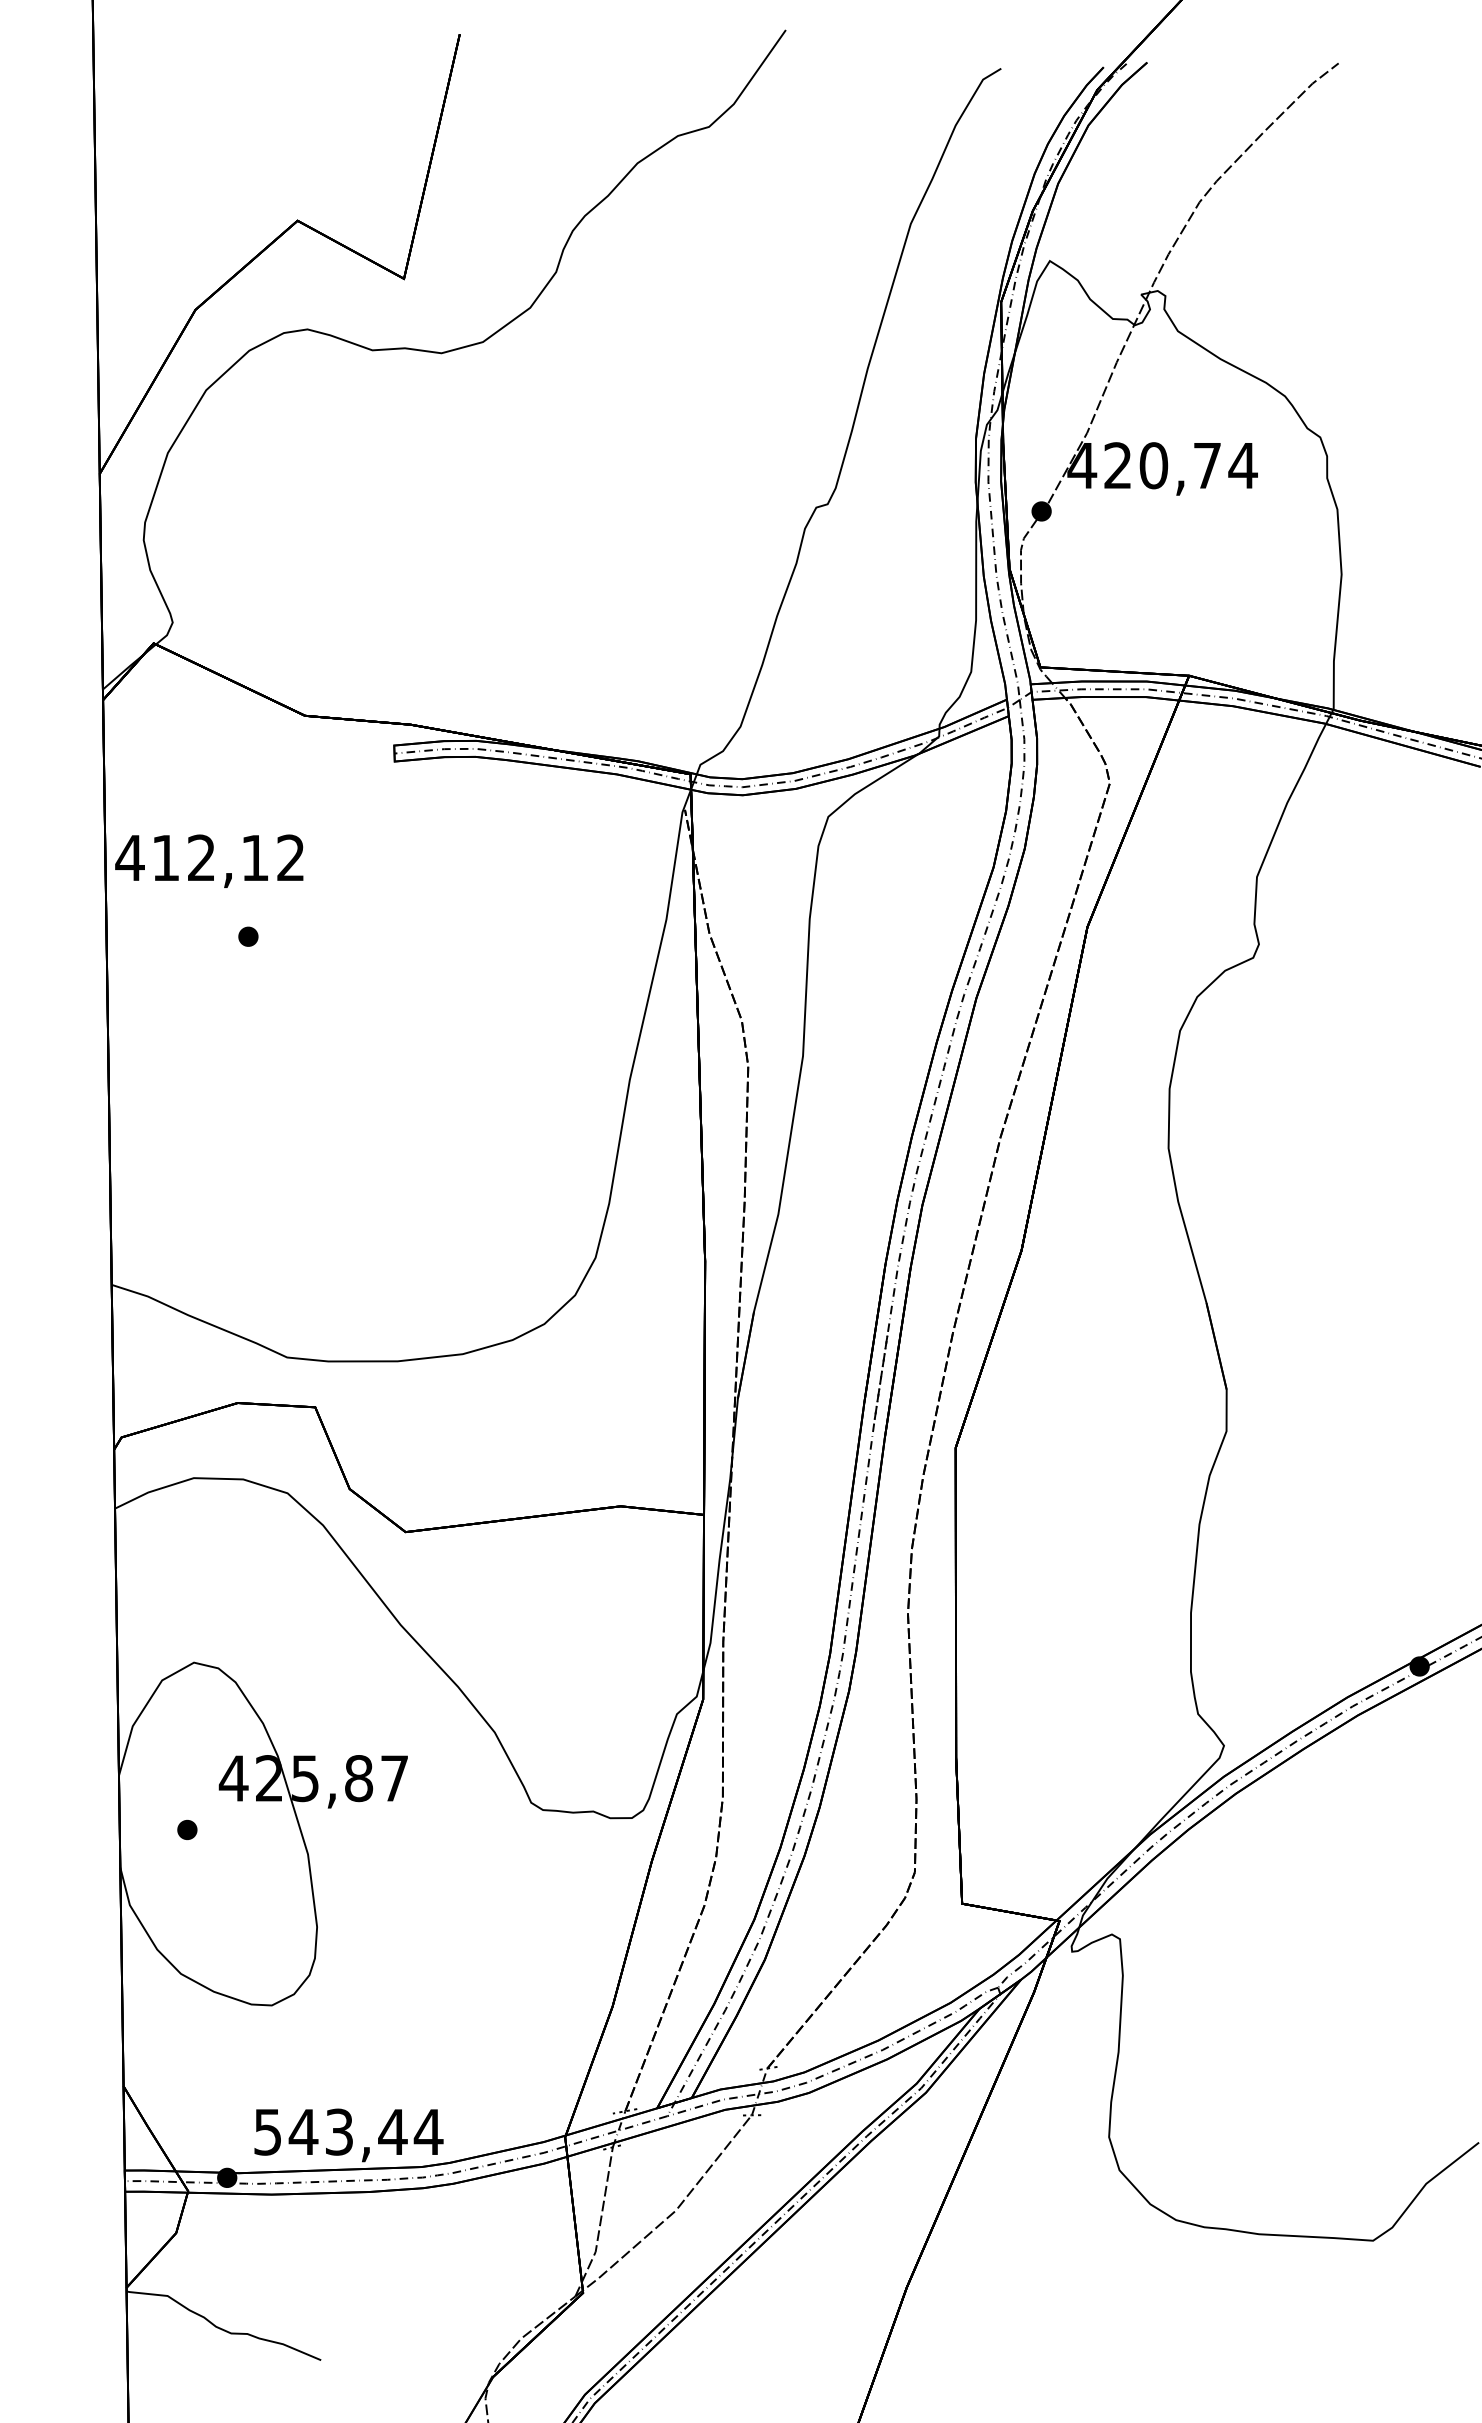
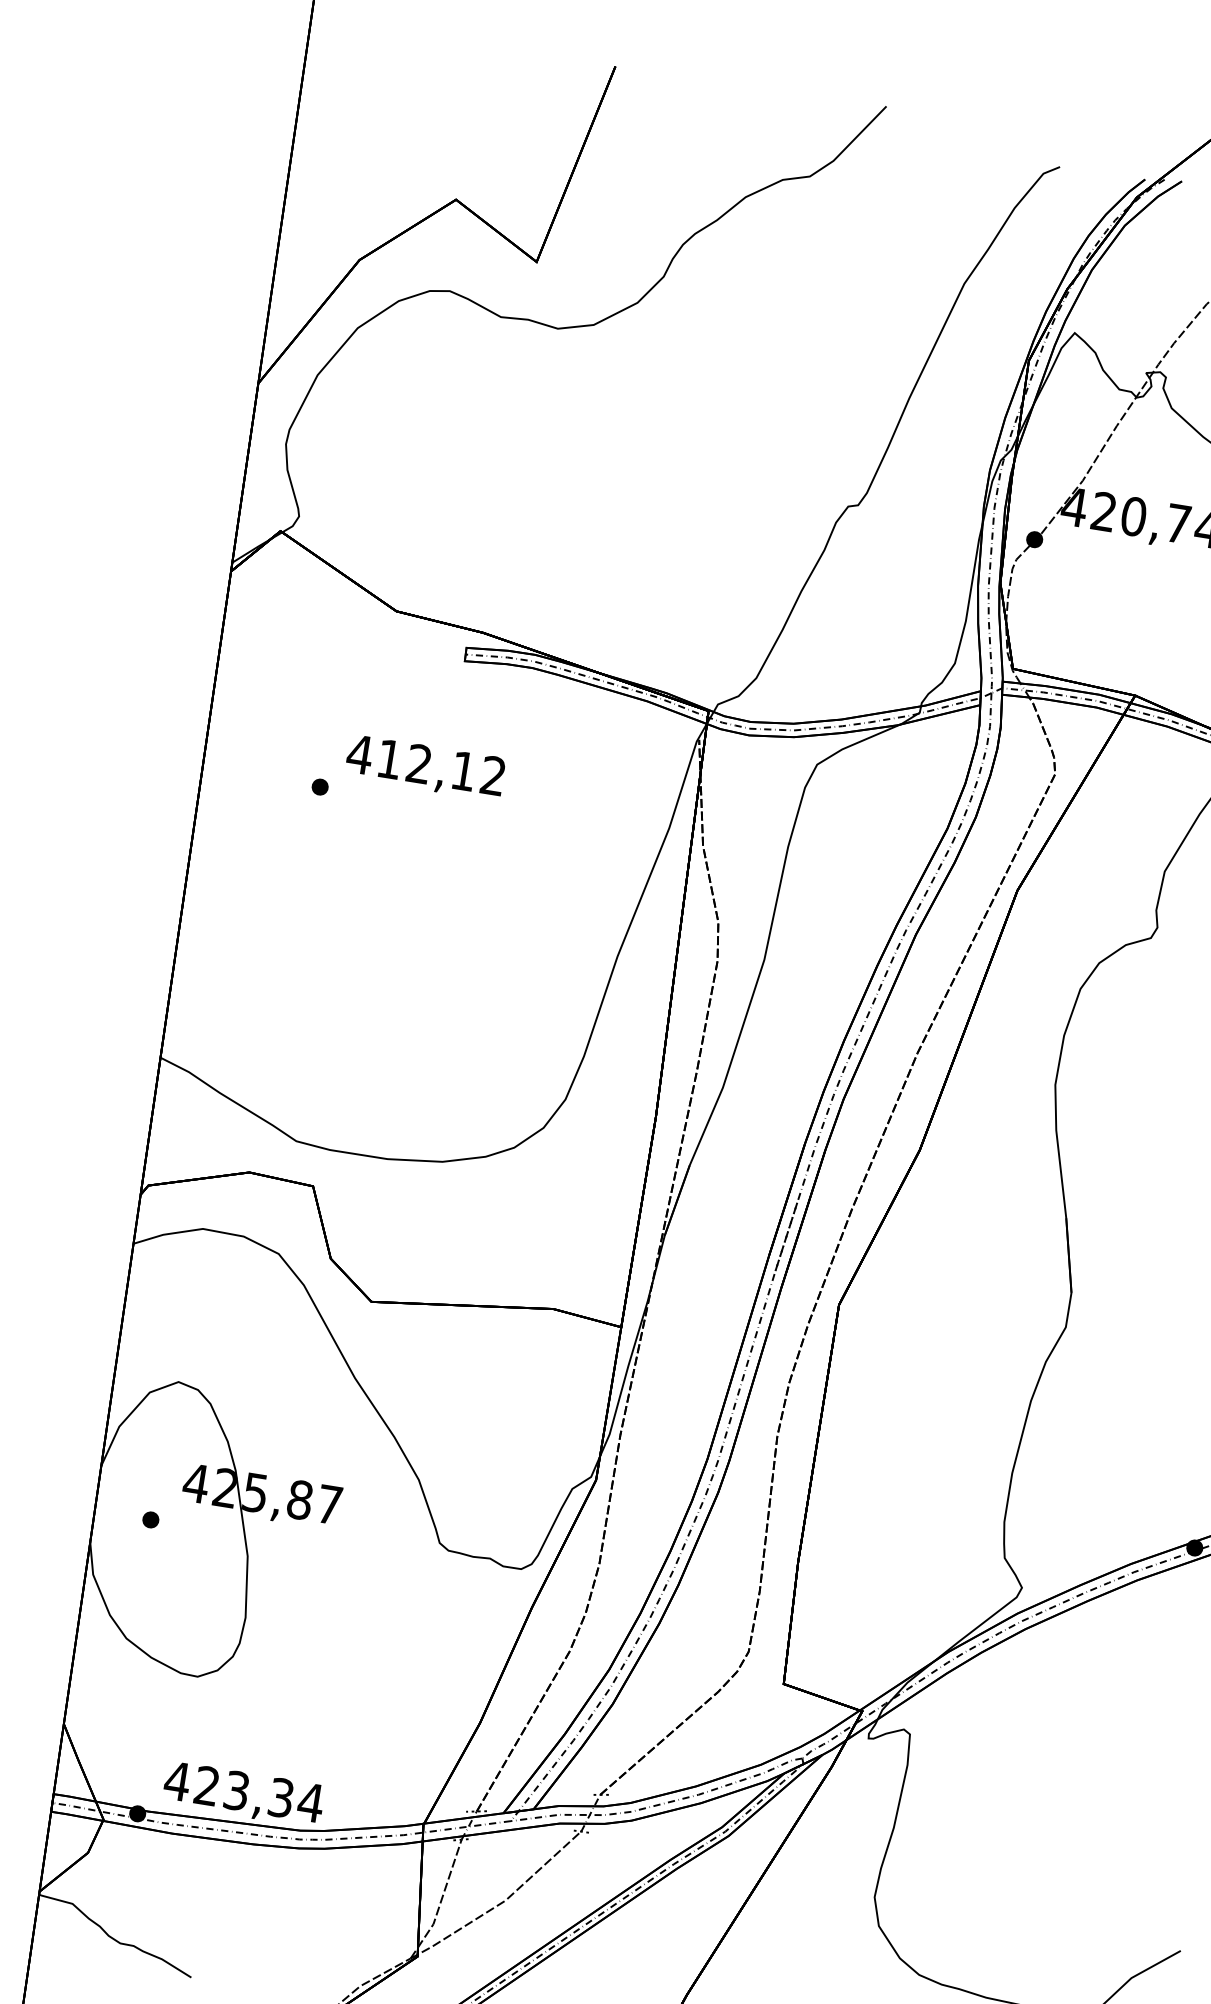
text: (209, 860) -> (425, 767), moved
text: (330, 2131) -> (229, 1789), 543,44 -> 423,34

